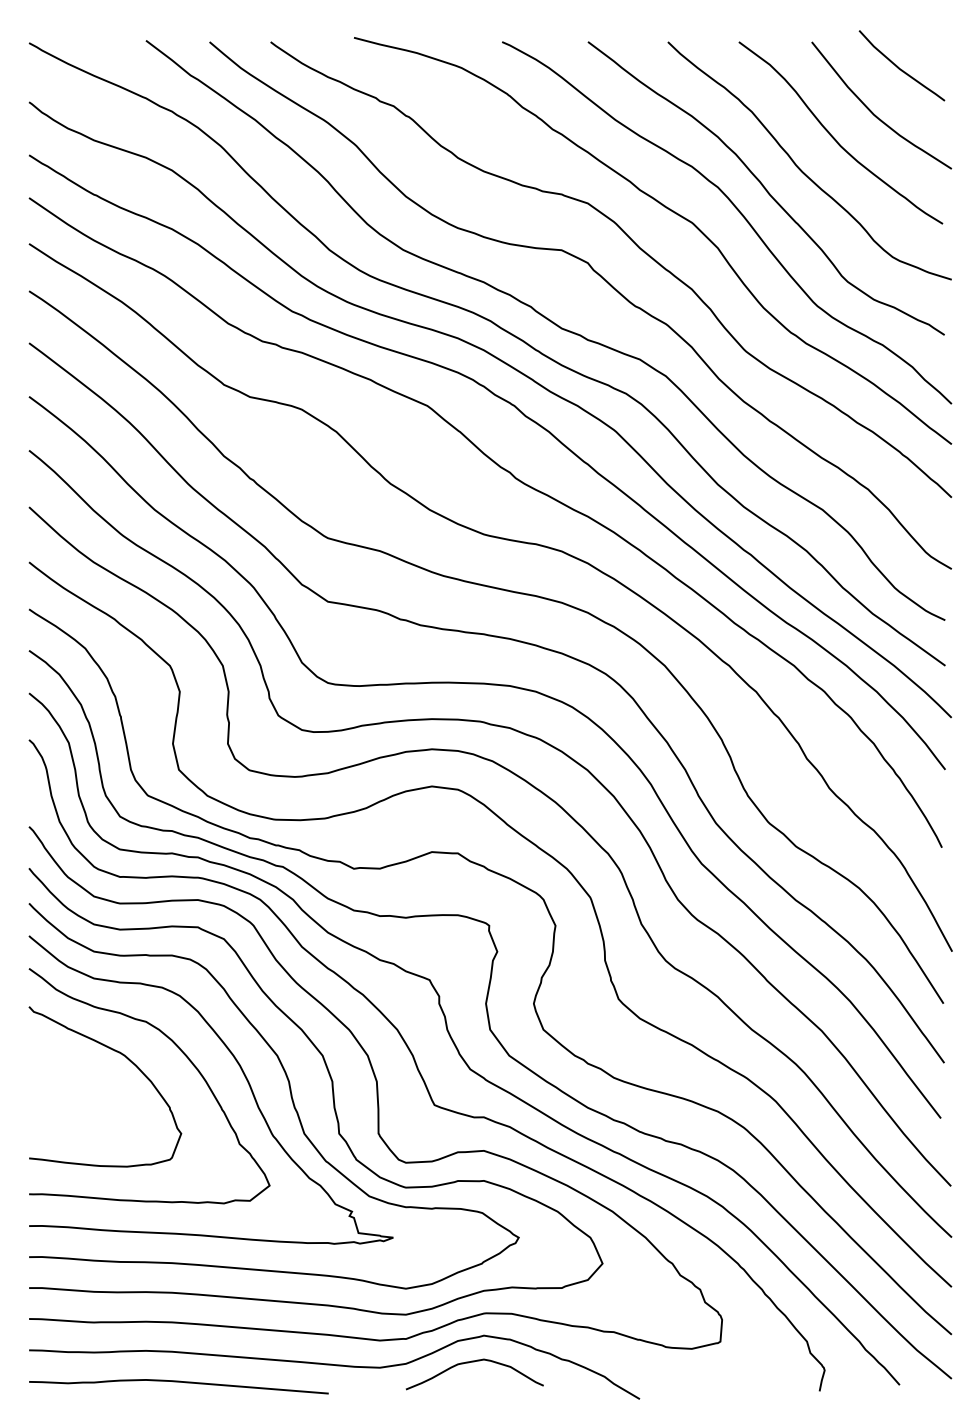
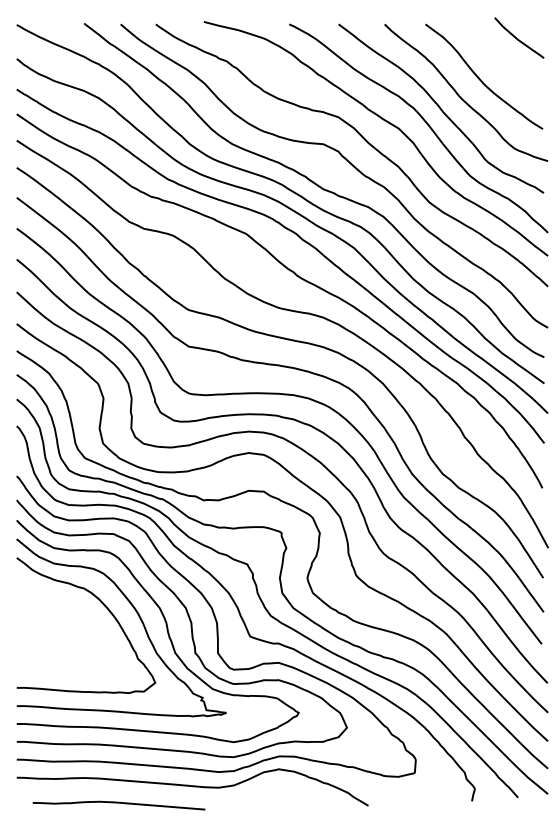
curve: (872, 110) -> (502, 63), removed
curve: (124, 1058) -> (71, 609), removed
curve: (471, 1363) -> (271, 785), removed
curve: (177, 1382) -> (118, 803), moved

